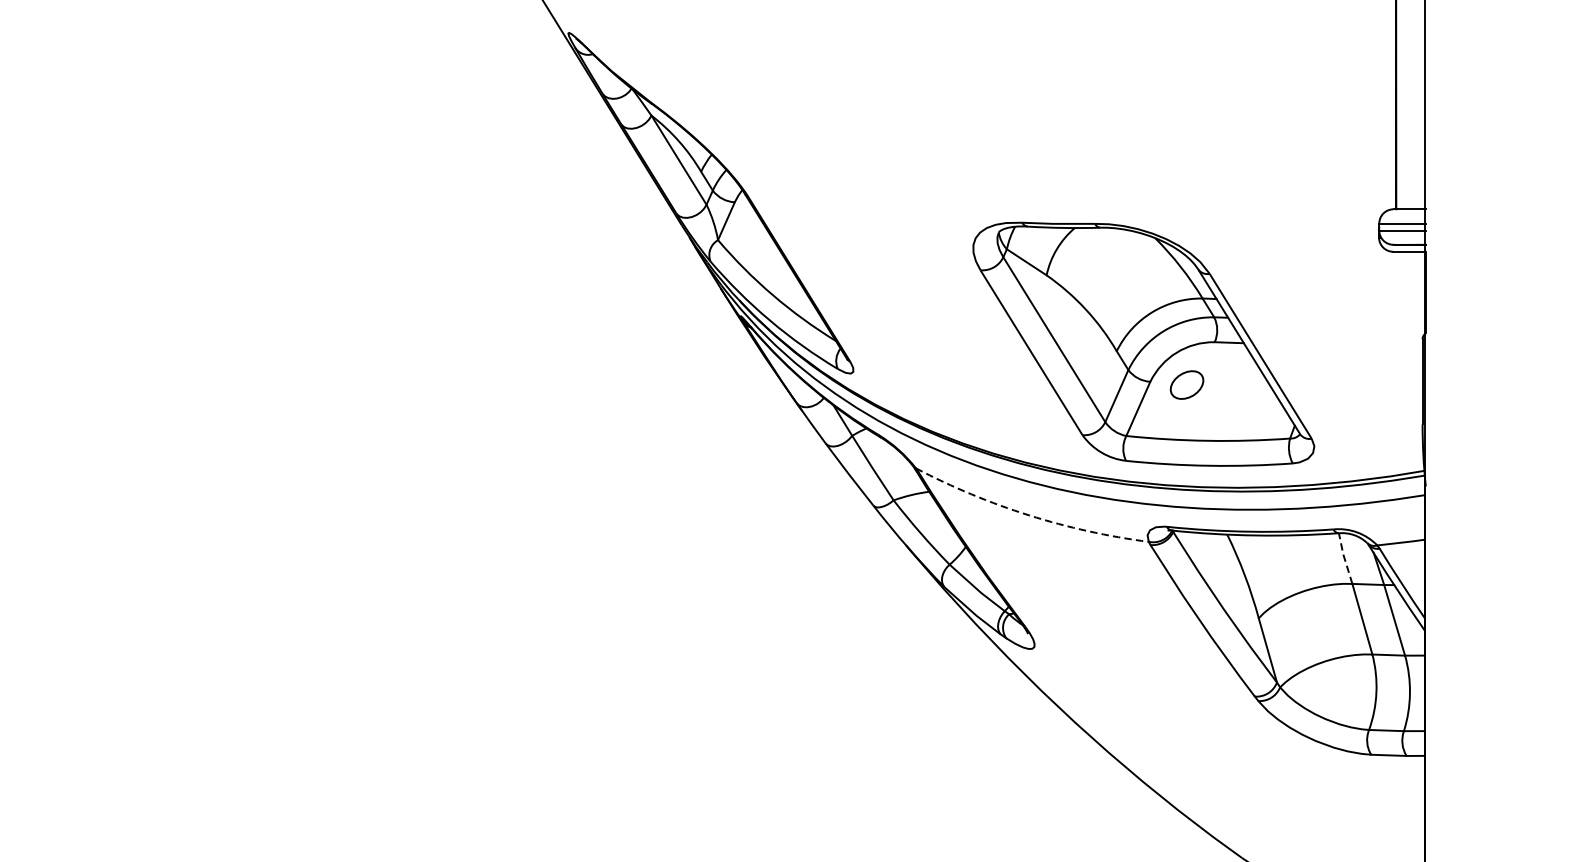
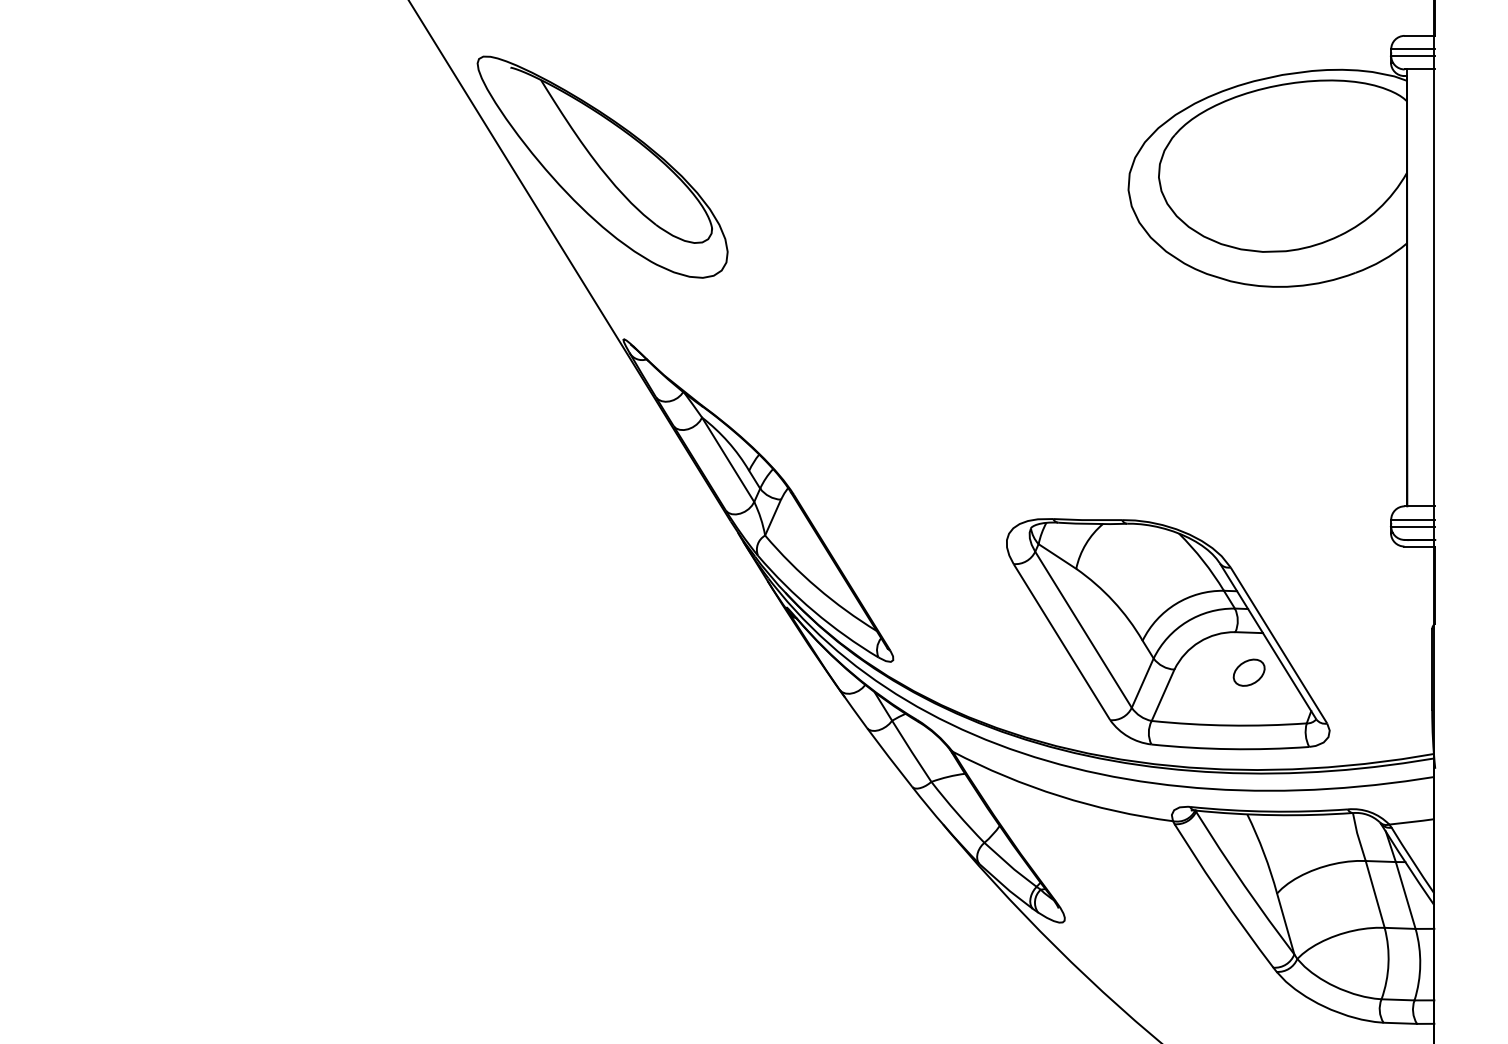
part: (1186, 384) -> (1248, 672), moved
arc: (1028, 515) -> (1059, 796), dashed -> solid
line: (1344, 558) -> (1358, 836), dashed -> solid

